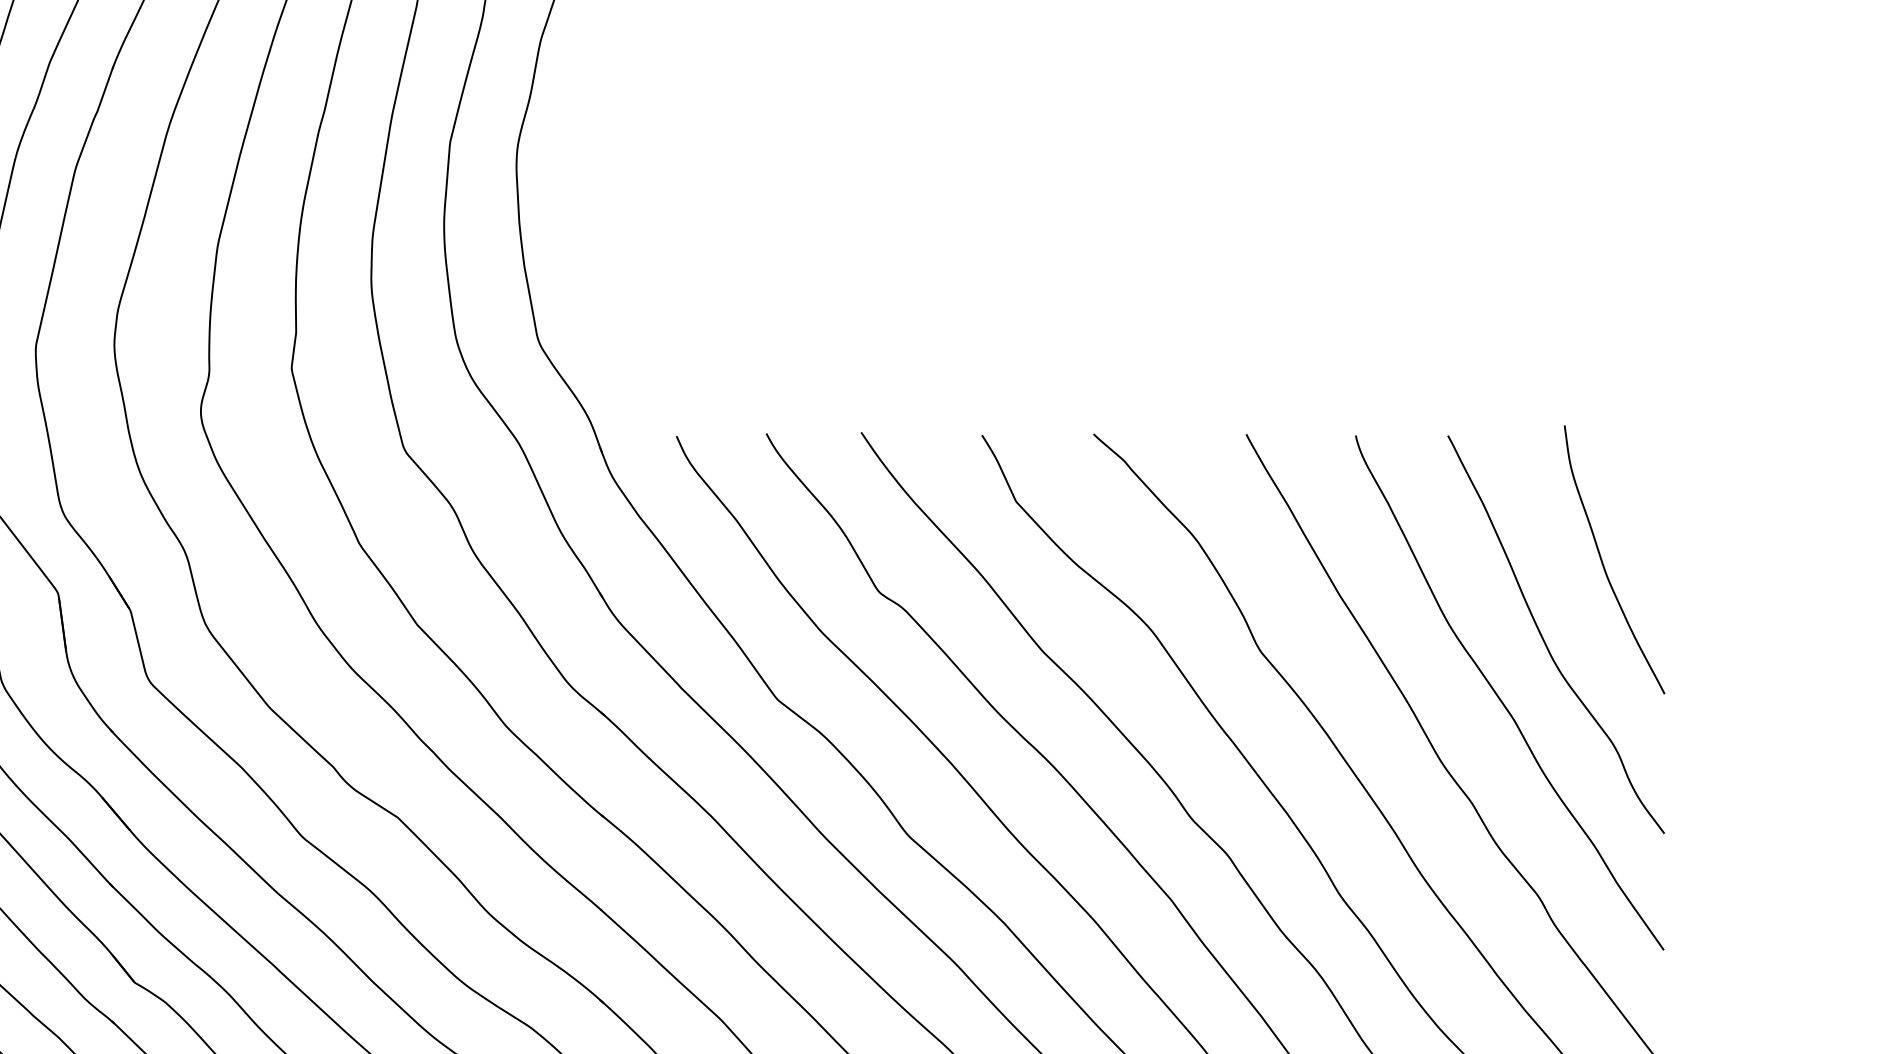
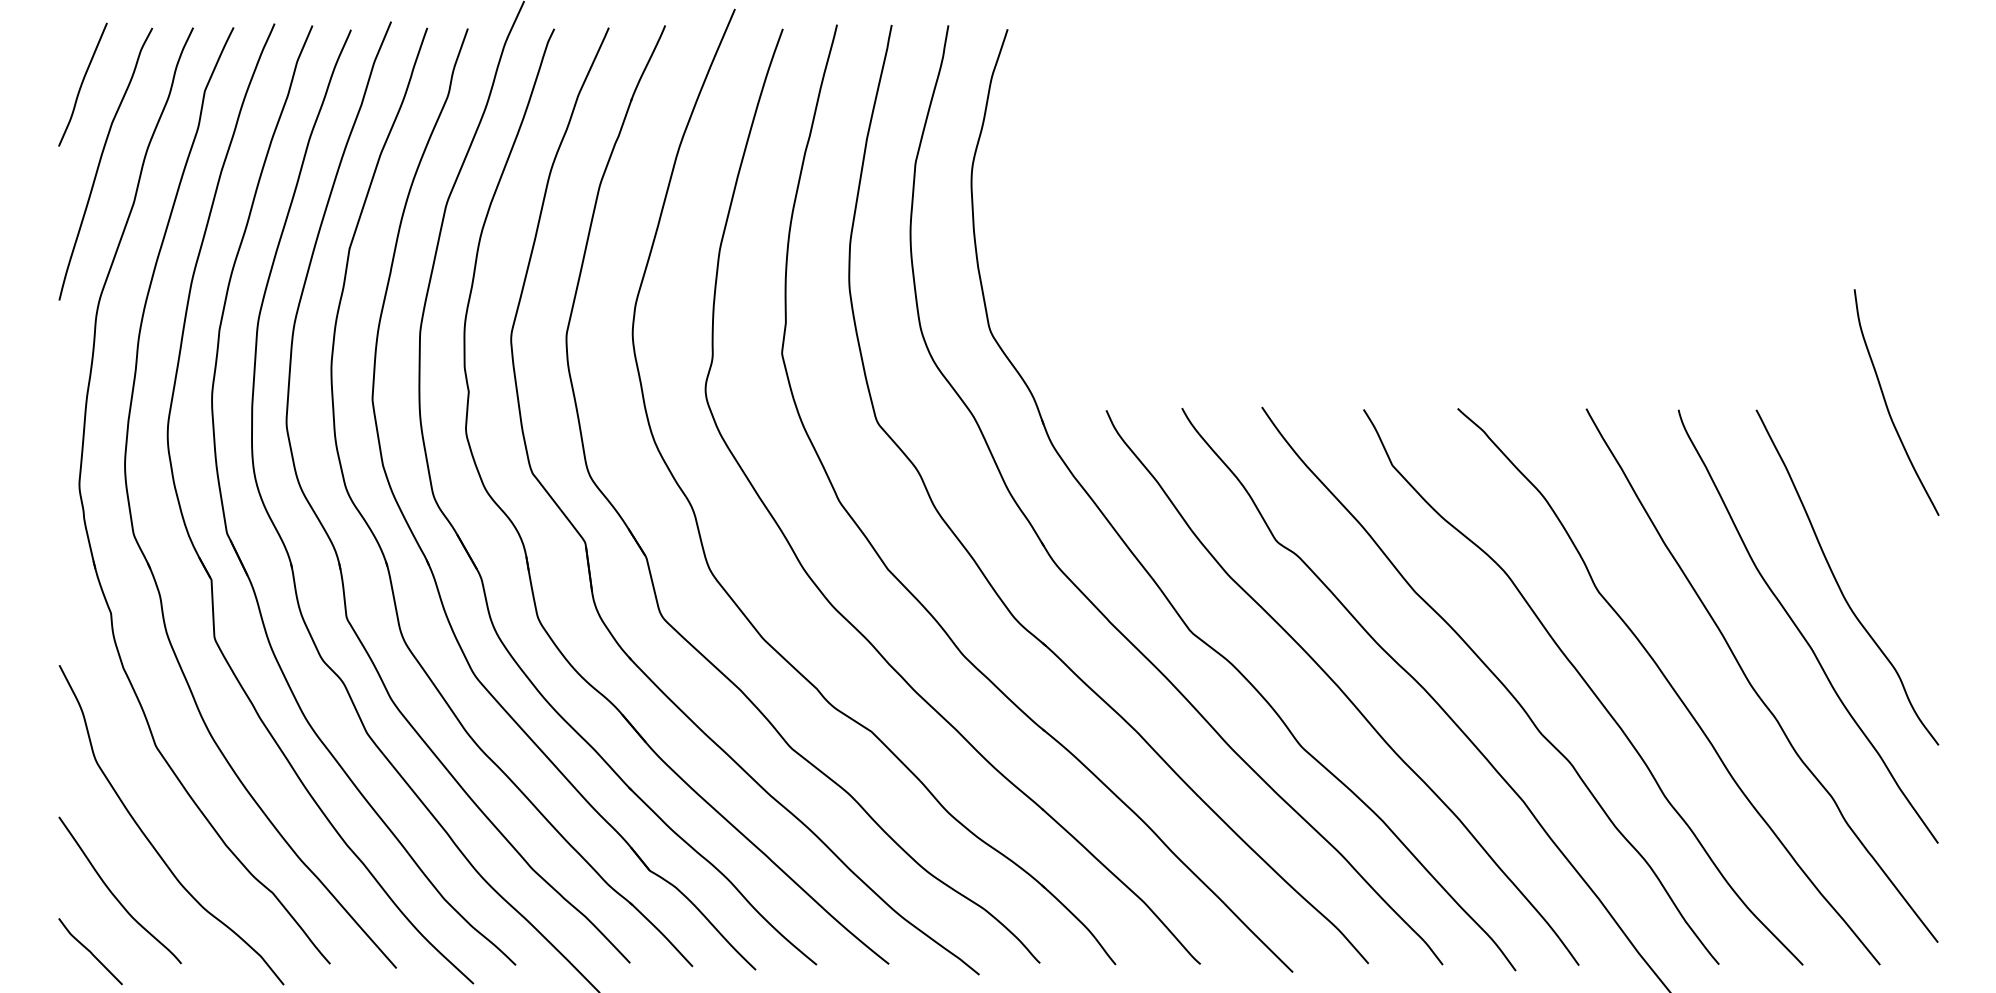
curve: (1603, 562) -> (1887, 404), moved

